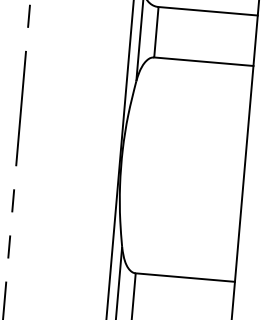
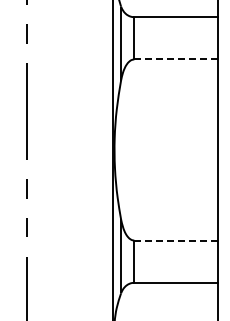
line: (203, 61) -> (175, 59), solid -> dashed
line: (184, 277) -> (175, 240), solid -> dashed

